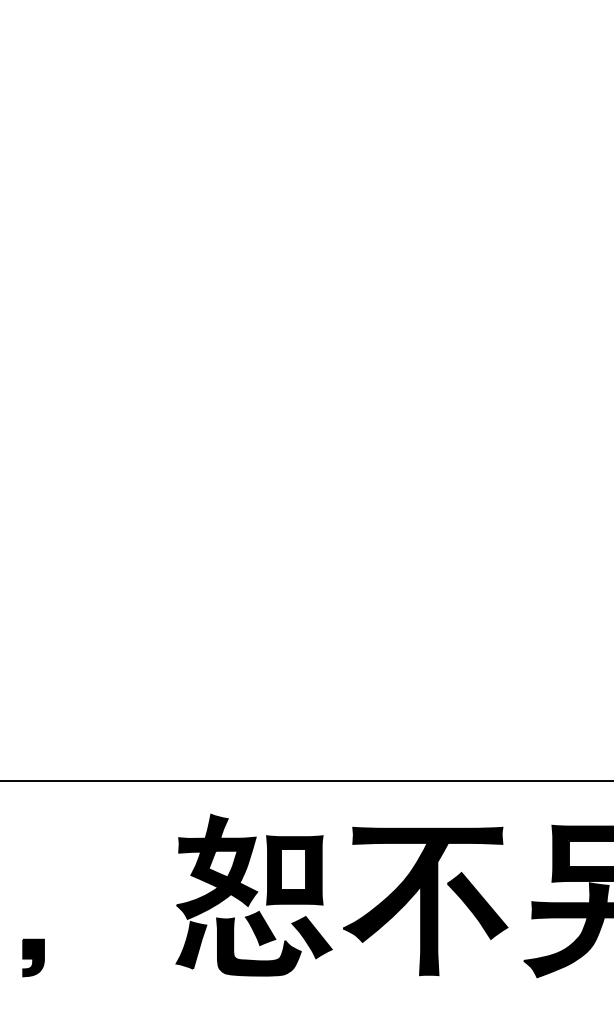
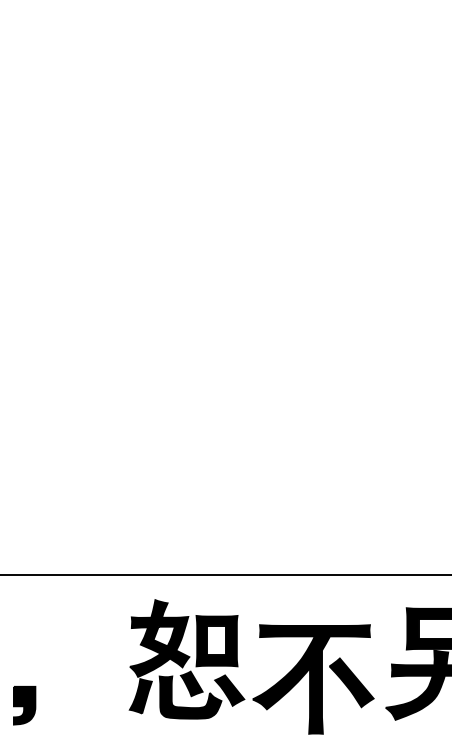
part: (425, 901) -> (313, 679), moved
part: (33, 957) -> (24, 705), size x1.4

